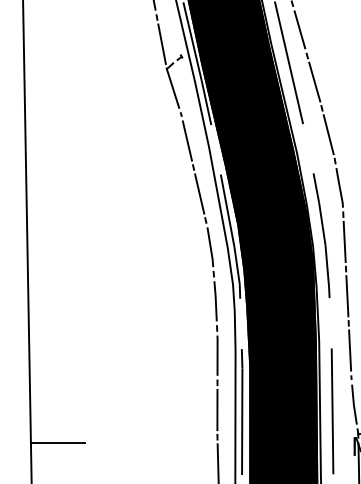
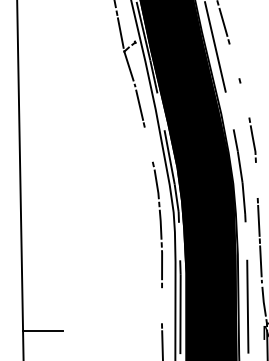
line: (314, 80) -> (234, 60), removed
line: (328, 134) -> (244, 100), removed
line: (199, 193) -> (148, 144), removed
line: (344, 242) -> (256, 180), removed
line: (218, 409) -> (162, 305), removed

